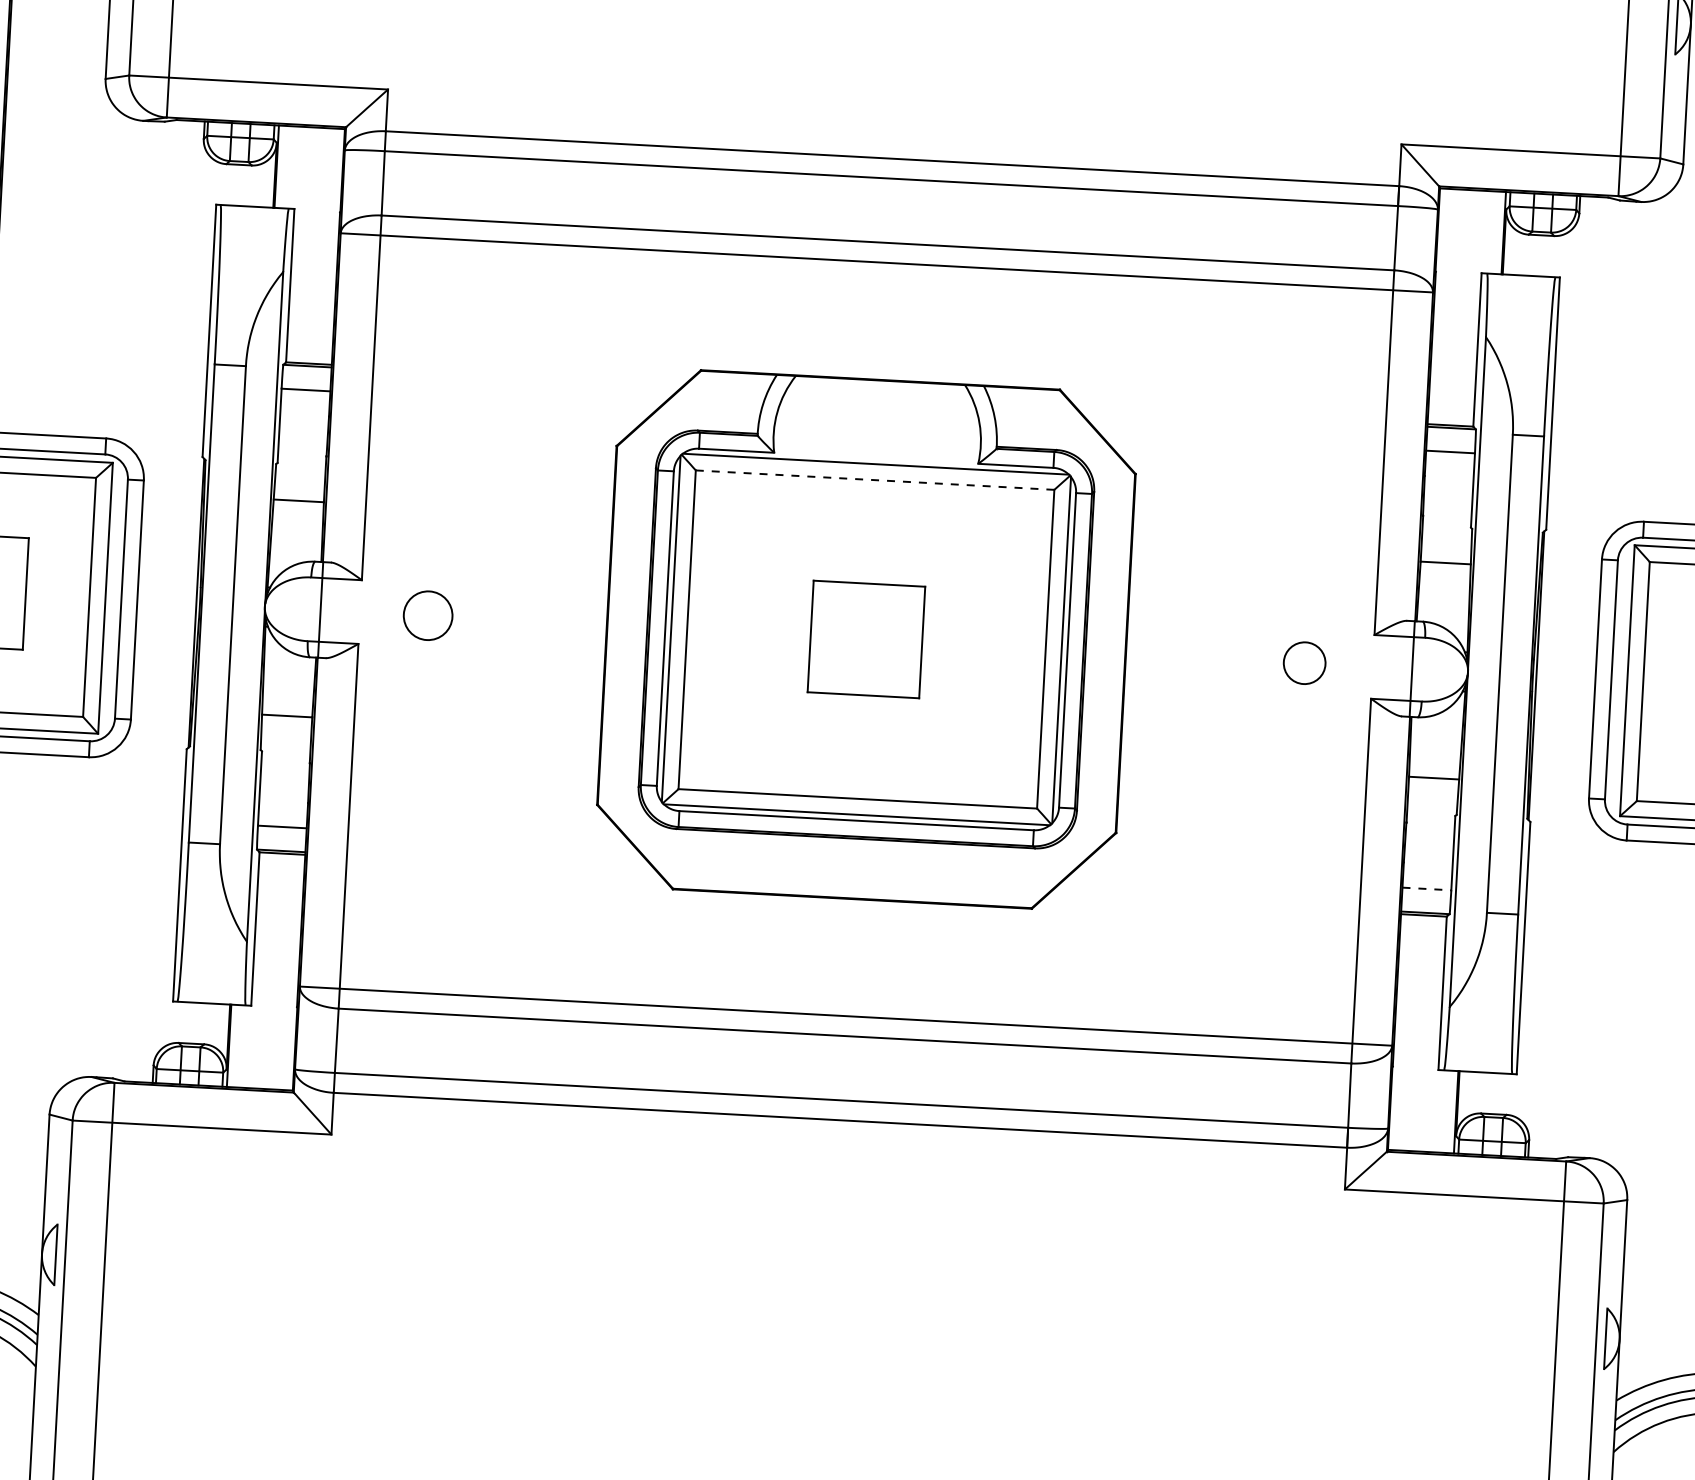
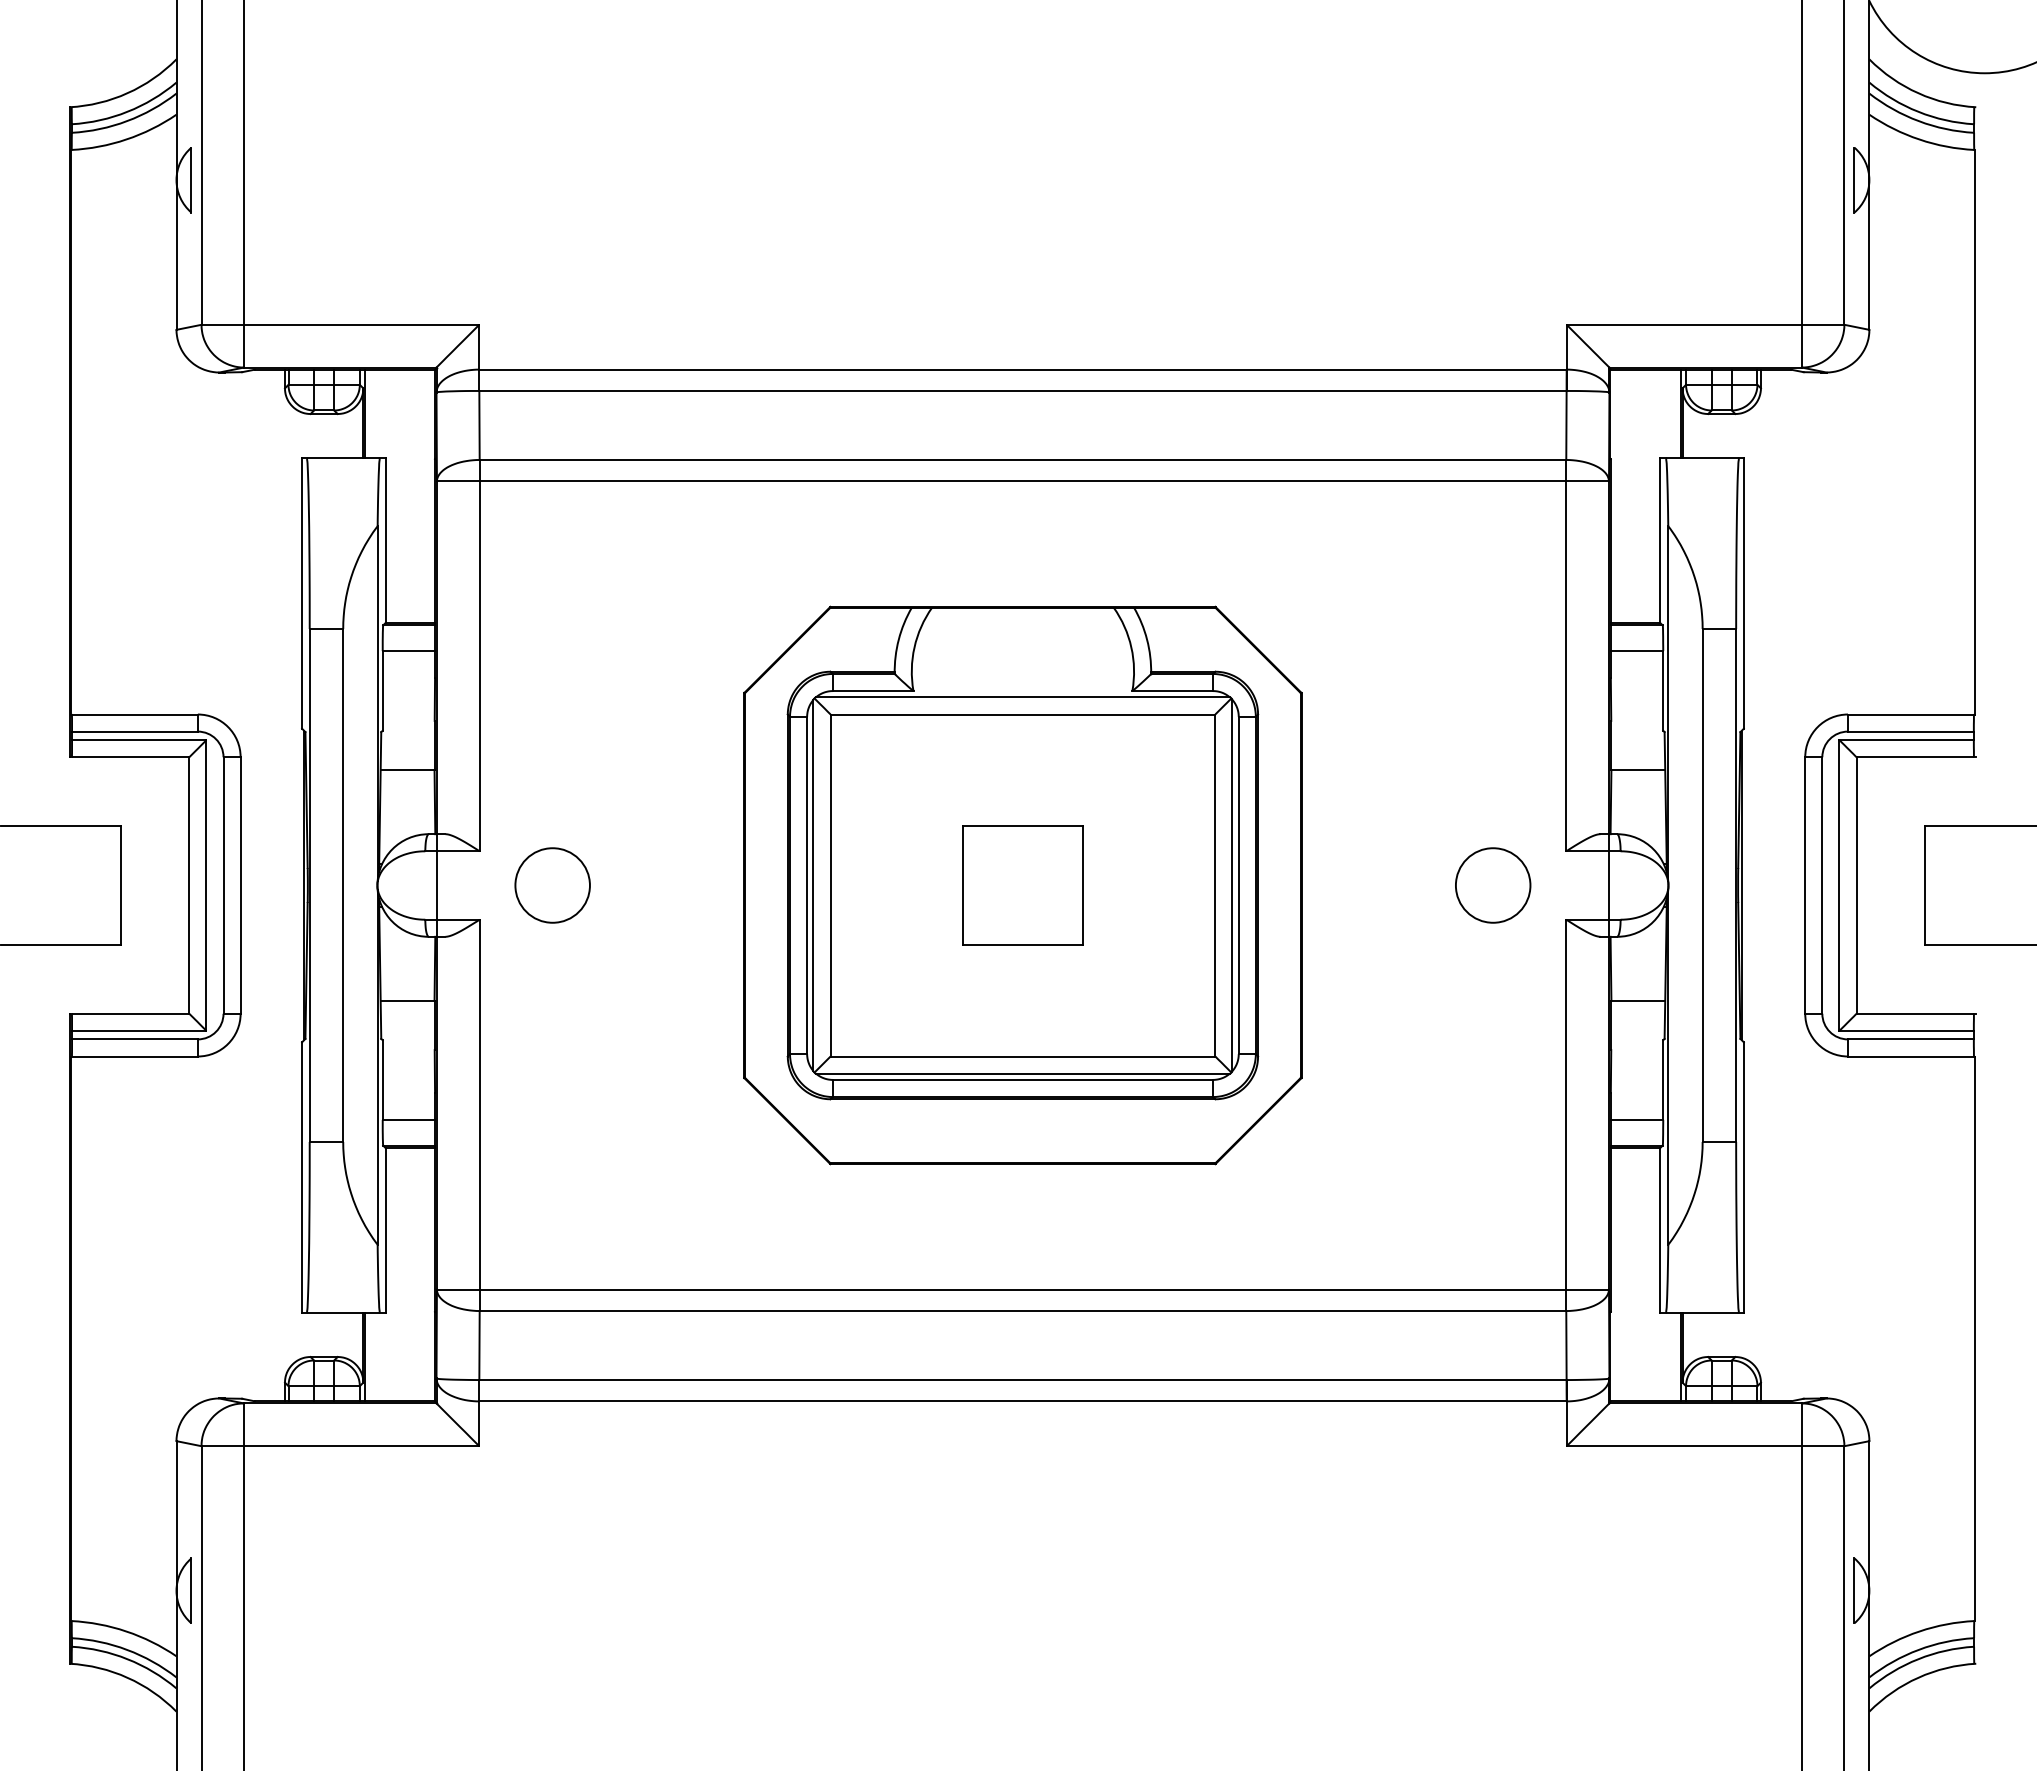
line: (875, 480) -> (1023, 714), dashed -> solid
circle: (428, 615) -> (552, 885), size x1.43
circle: (1304, 663) -> (1492, 885), size x1.67
line: (1427, 888) -> (1637, 1119), dashed -> solid

